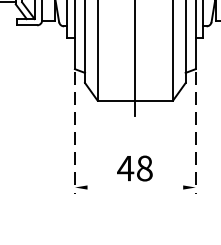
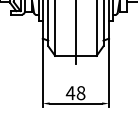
line: (74, 134) -> (42, 74), dashed -> solid
line: (196, 134) -> (109, 74), dashed -> solid
line: (134, 187) -> (75, 103), added

